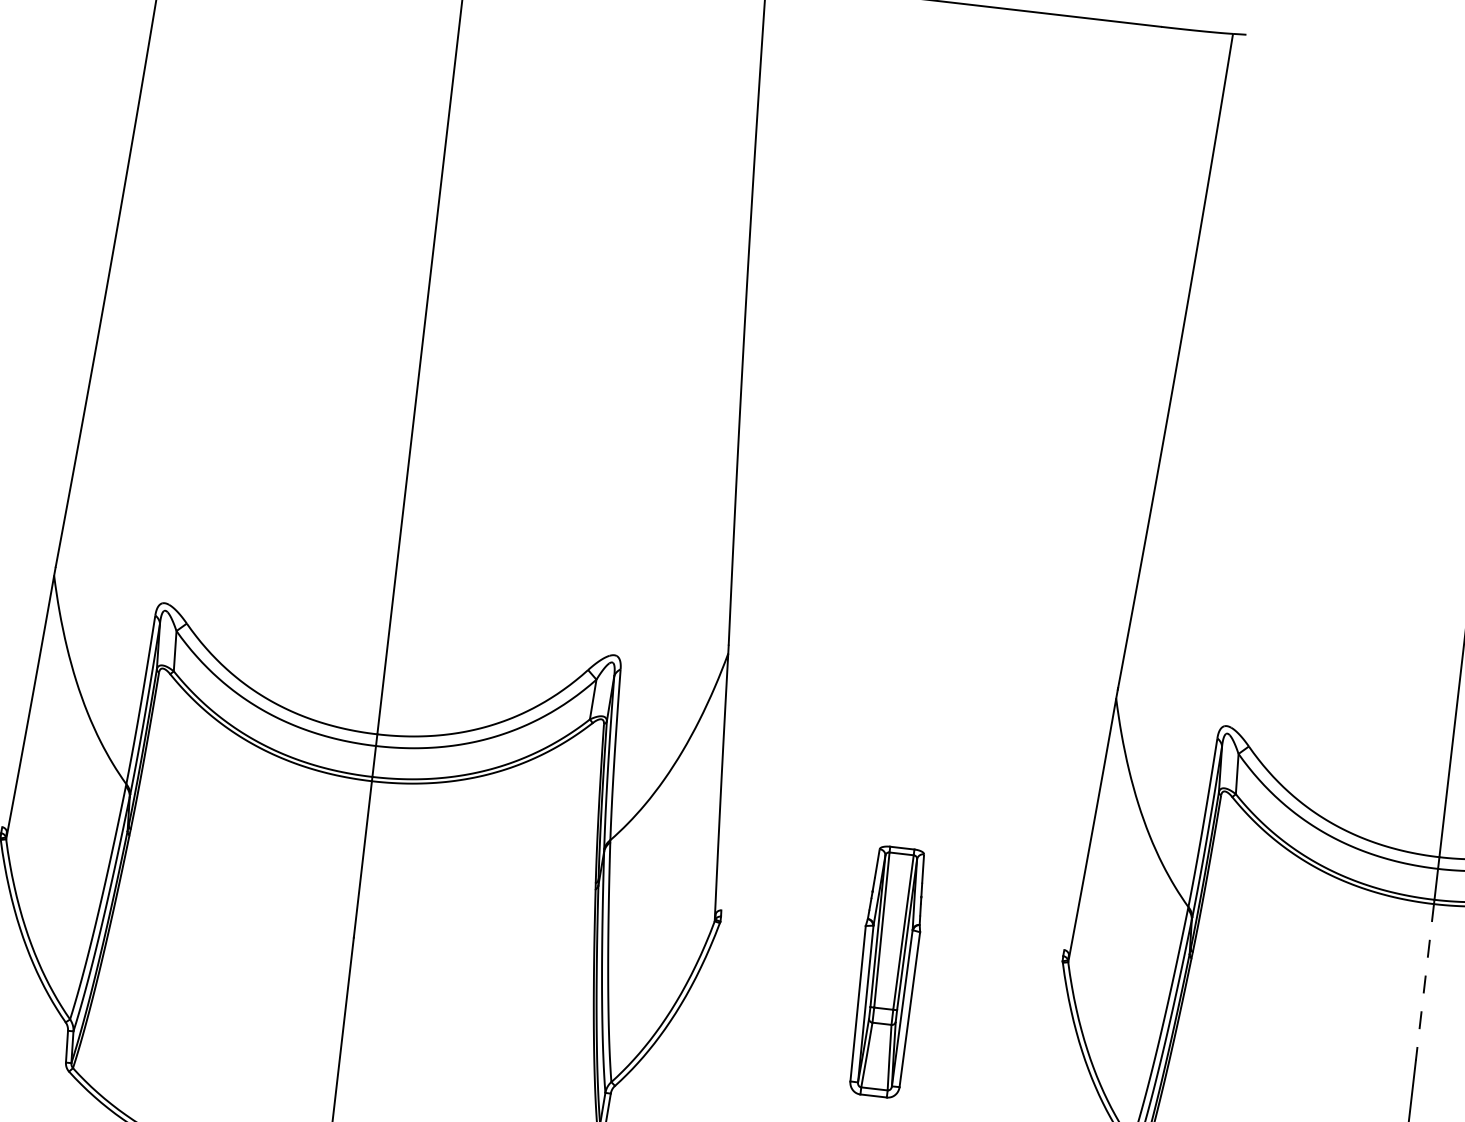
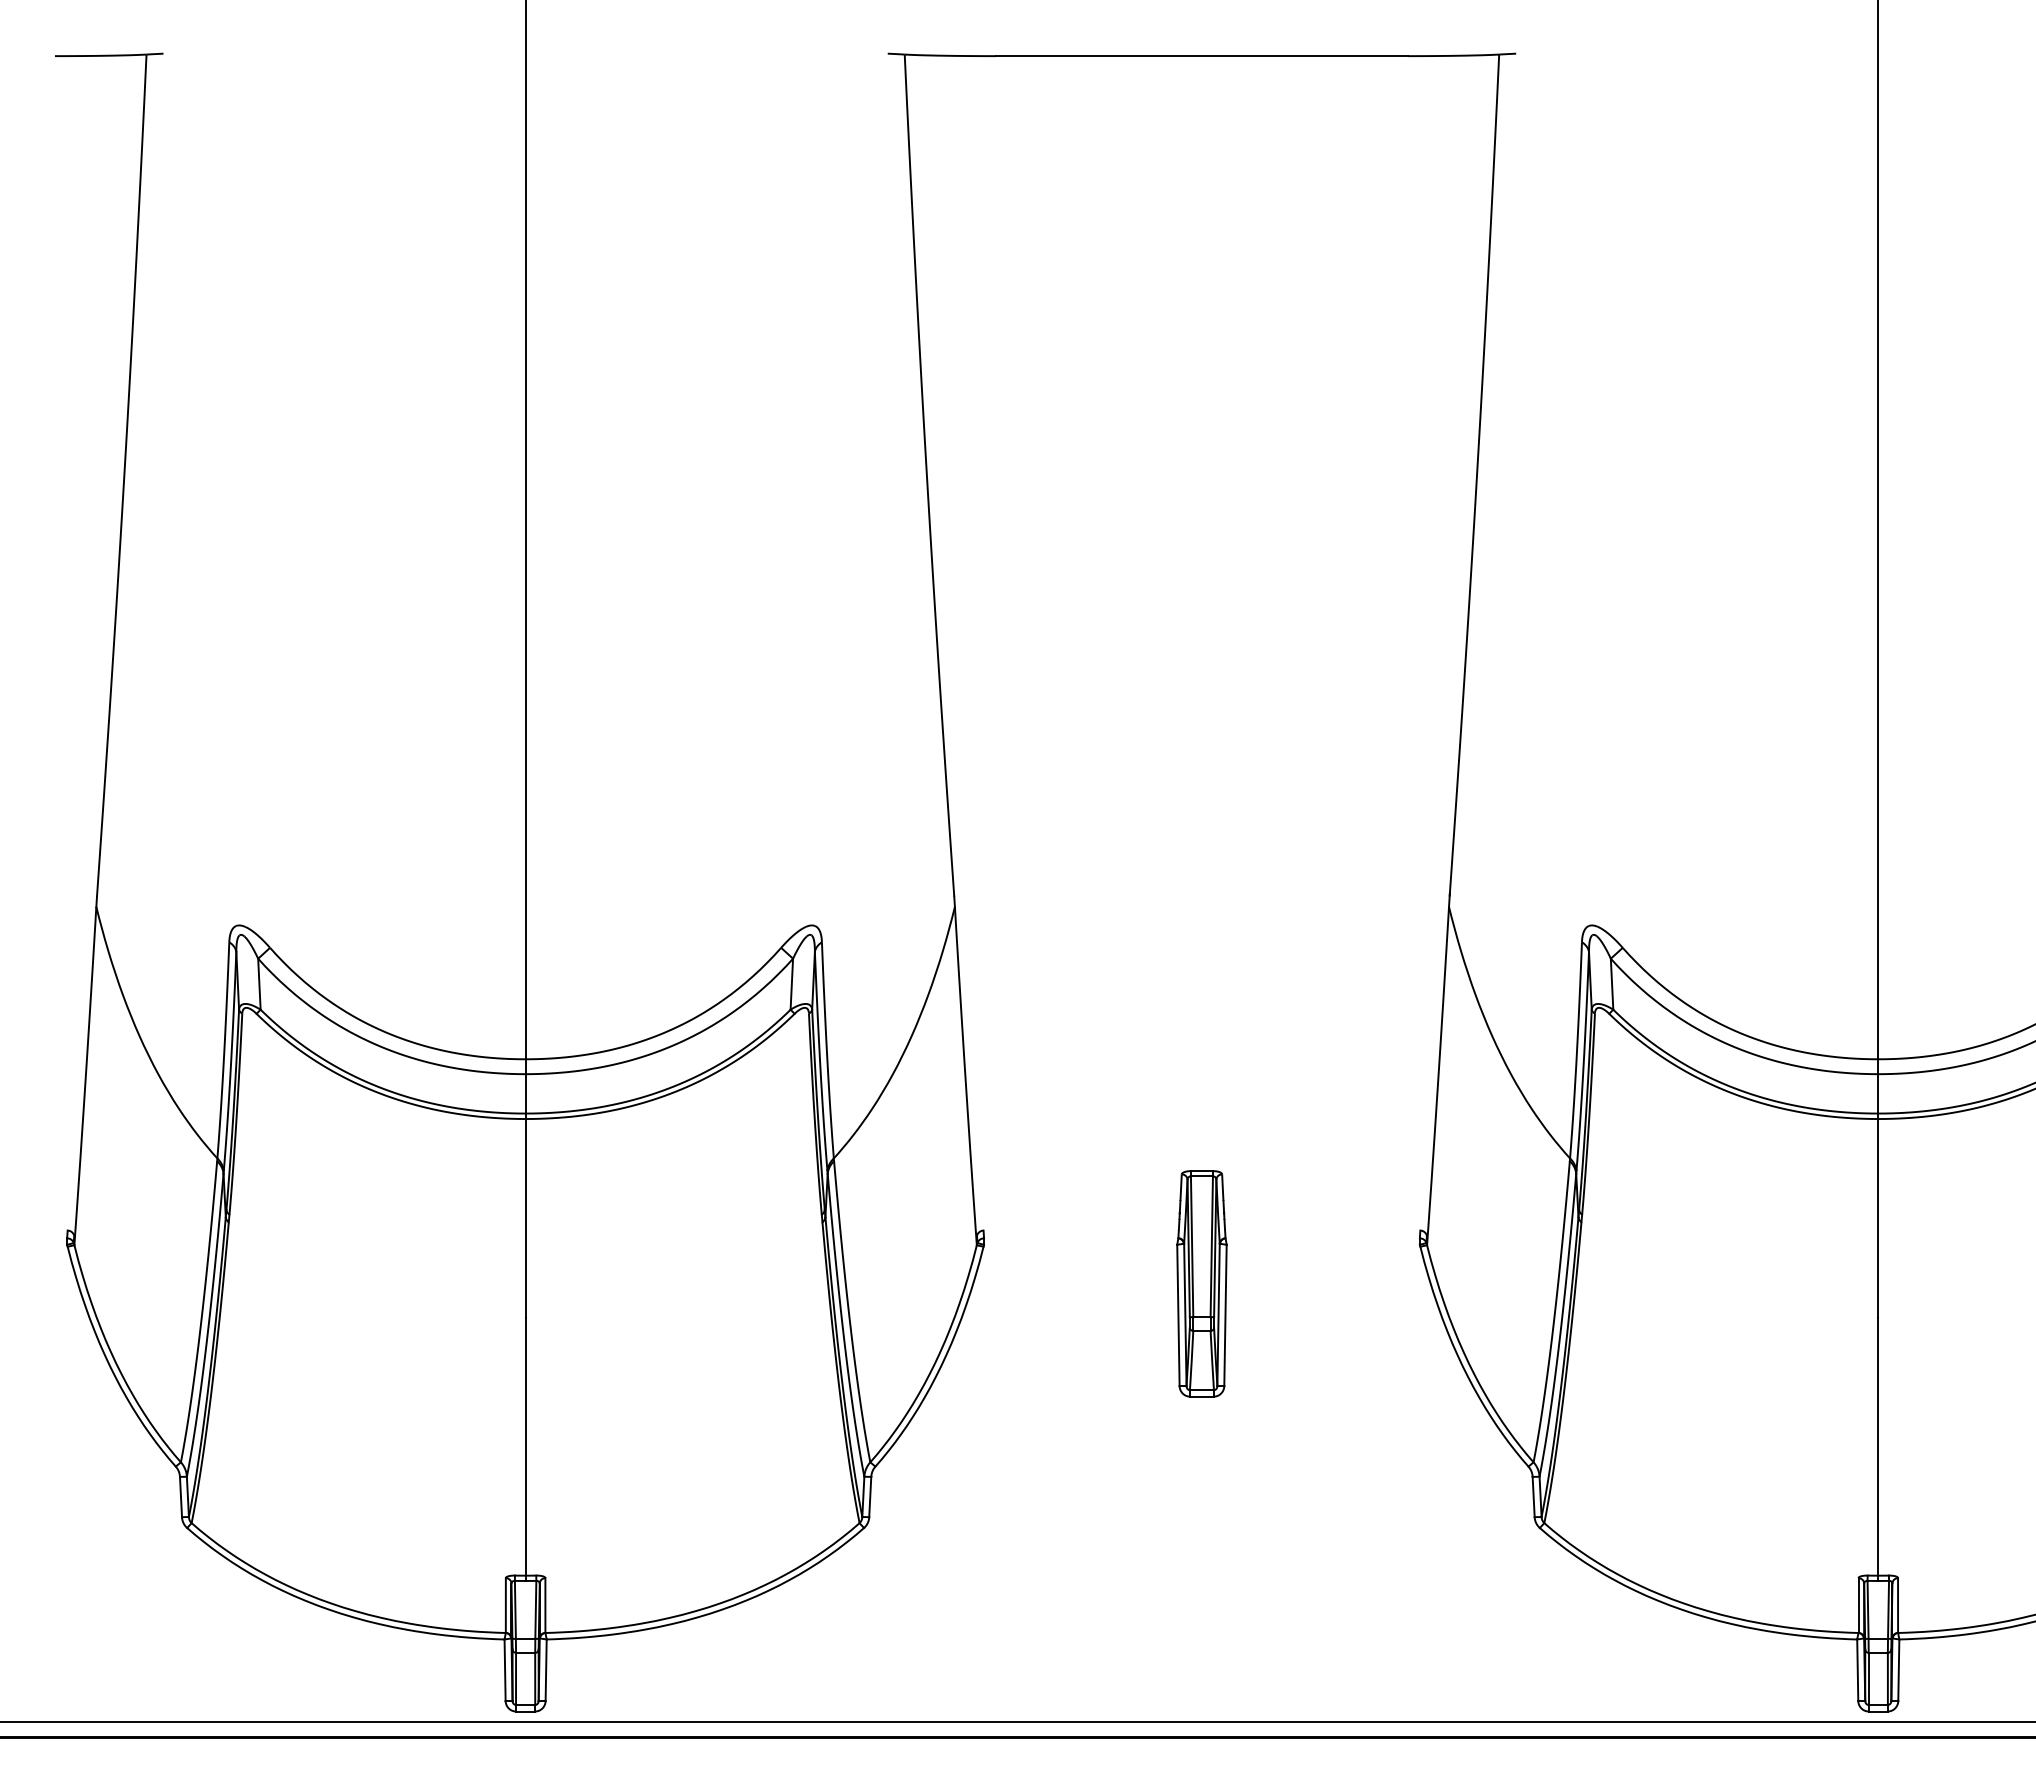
part: (887, 971) -> (1201, 1283), size x0.71
line: (1425, 982) -> (1878, 1218), dashed -> solid

